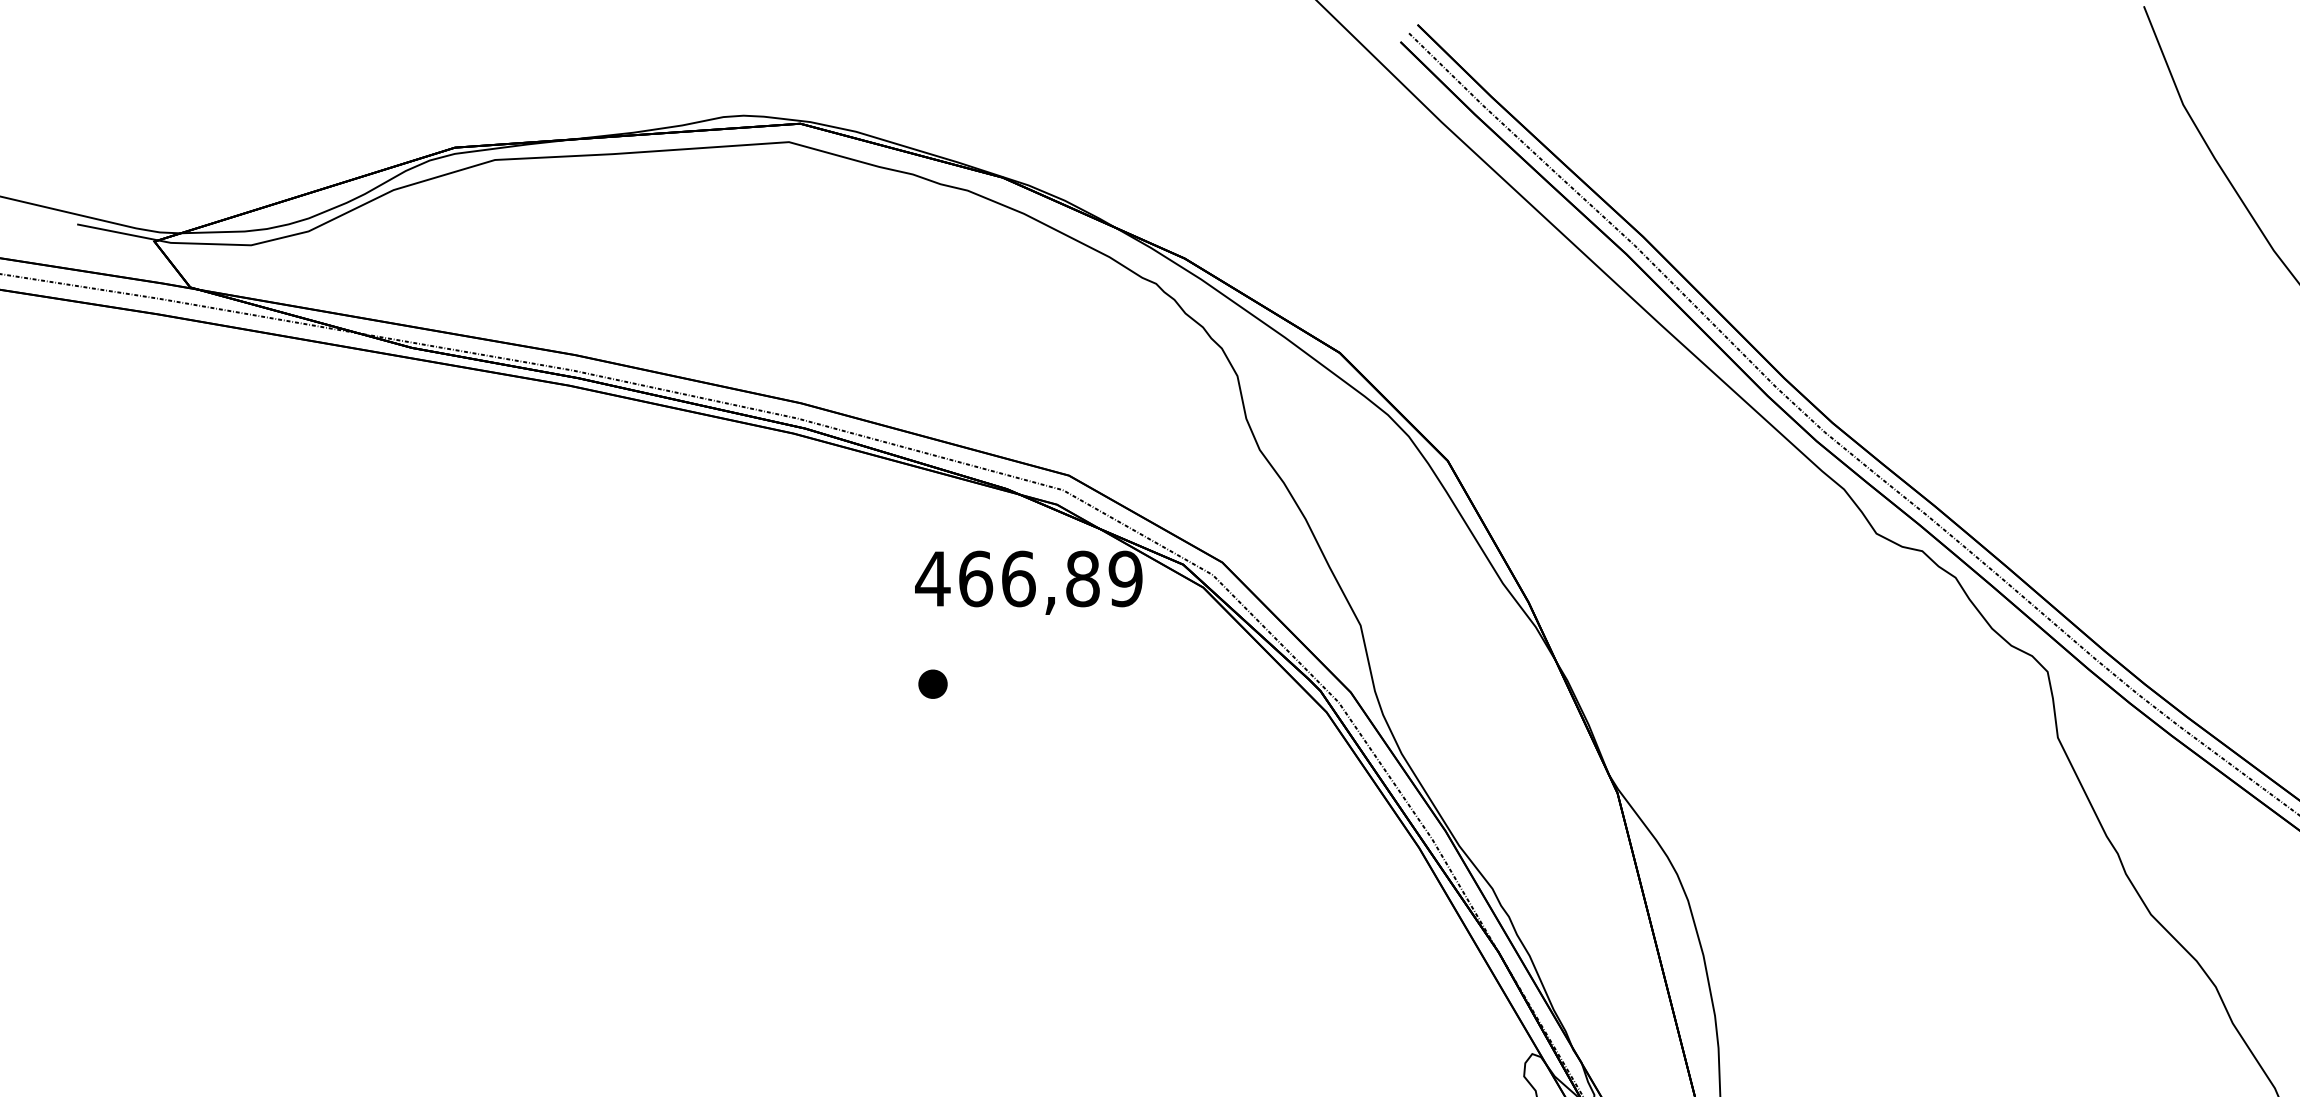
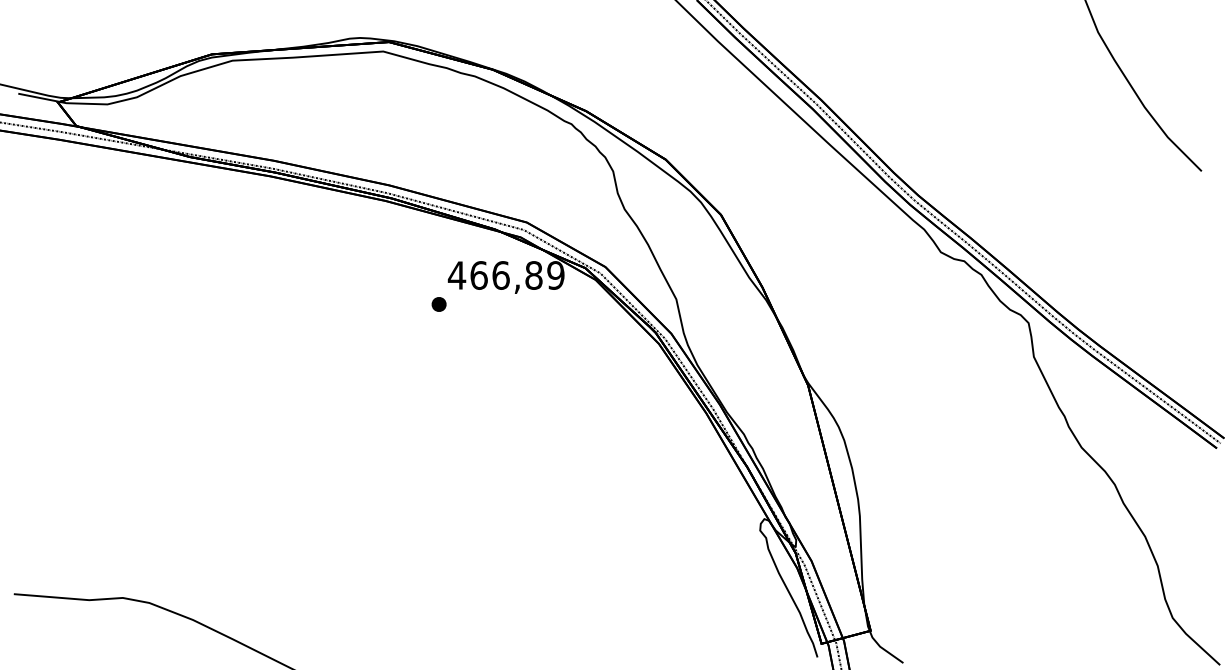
part: (931, 684) -> (438, 304), moved

